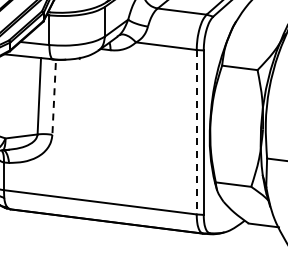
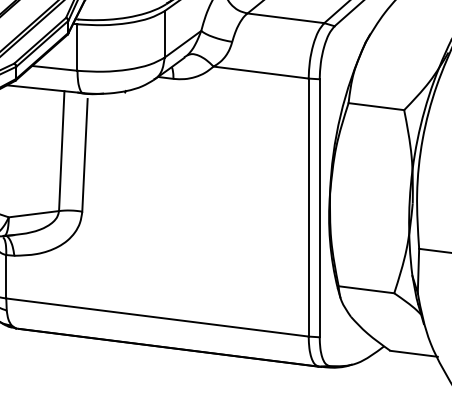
line: (54, 98) -> (85, 154), dashed -> solid
line: (196, 132) -> (308, 207), dashed -> solid

